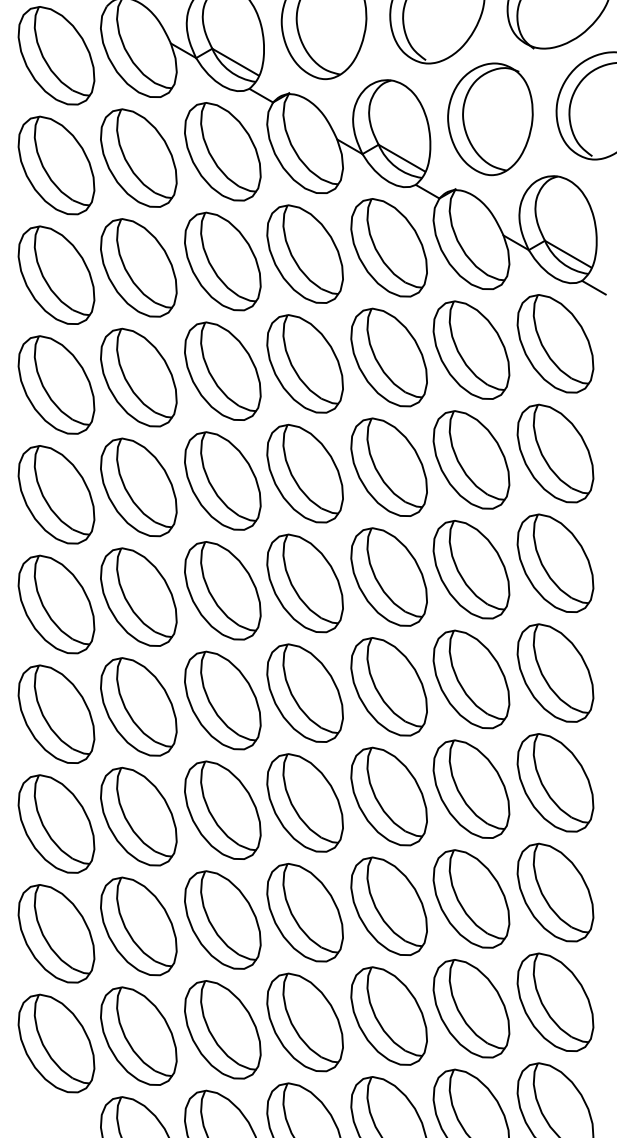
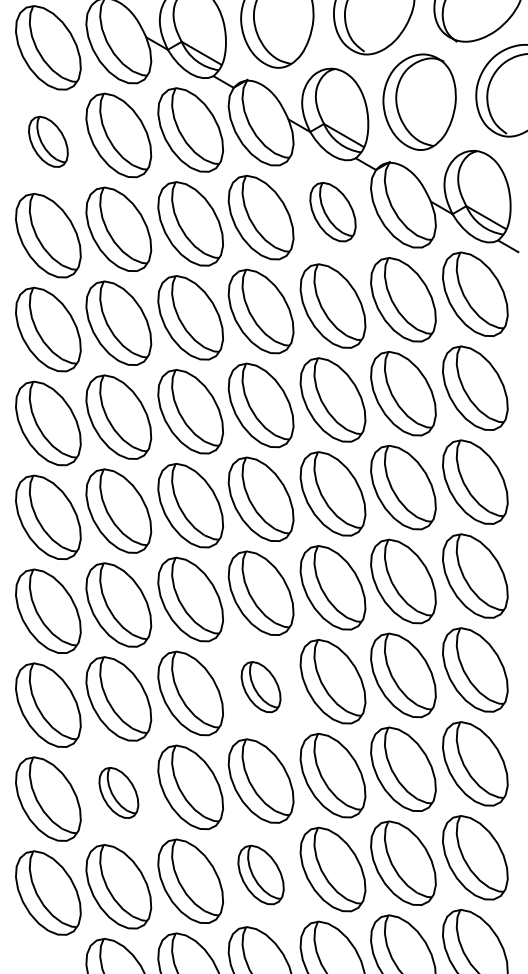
part: (56, 165) -> (48, 141), size x0.6
part: (388, 247) -> (332, 211), size x0.7
part: (304, 802) -> (260, 686), size x0.6
part: (138, 926) -> (118, 792), size x0.6
part: (304, 1021) -> (260, 874), size x0.7

